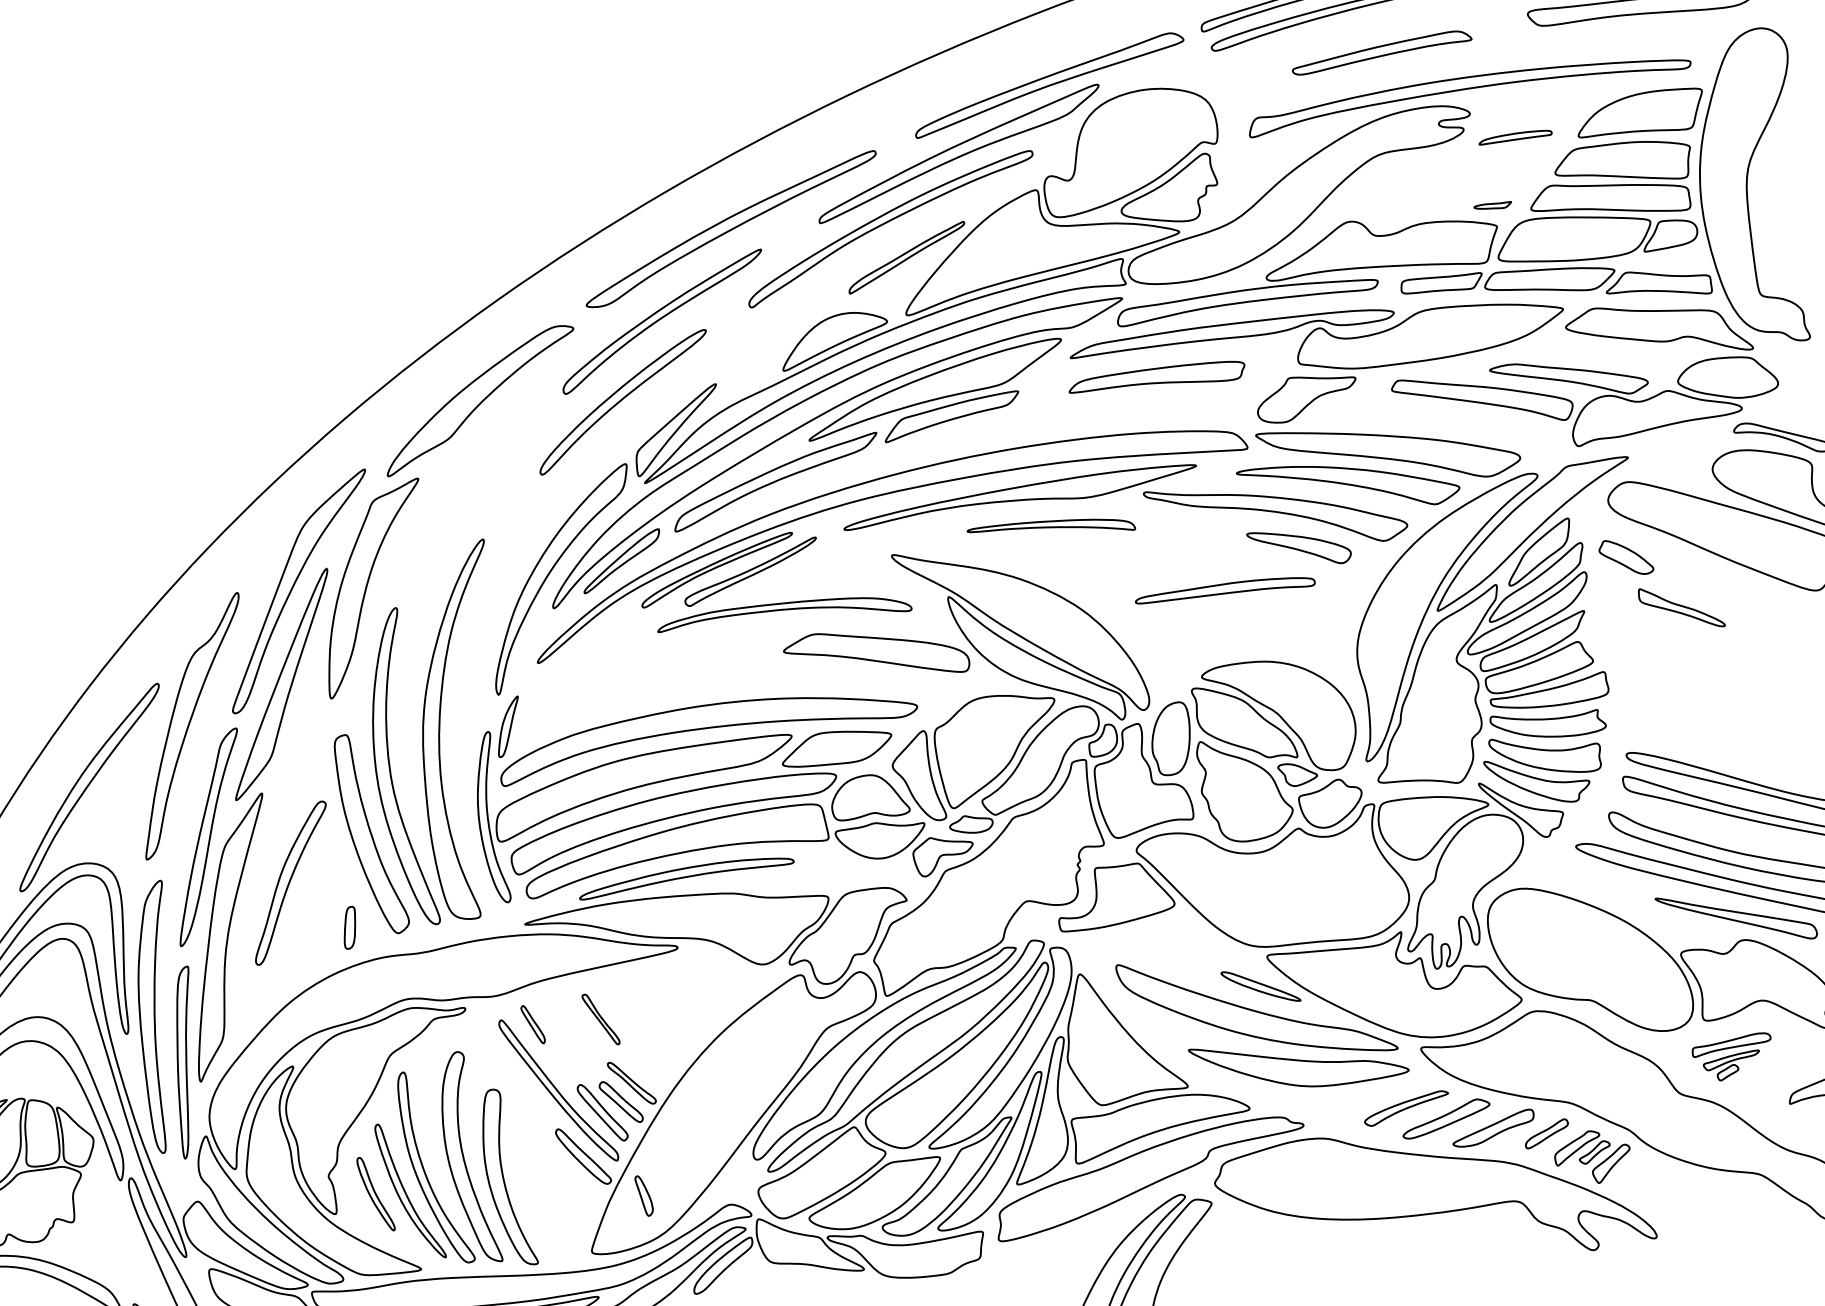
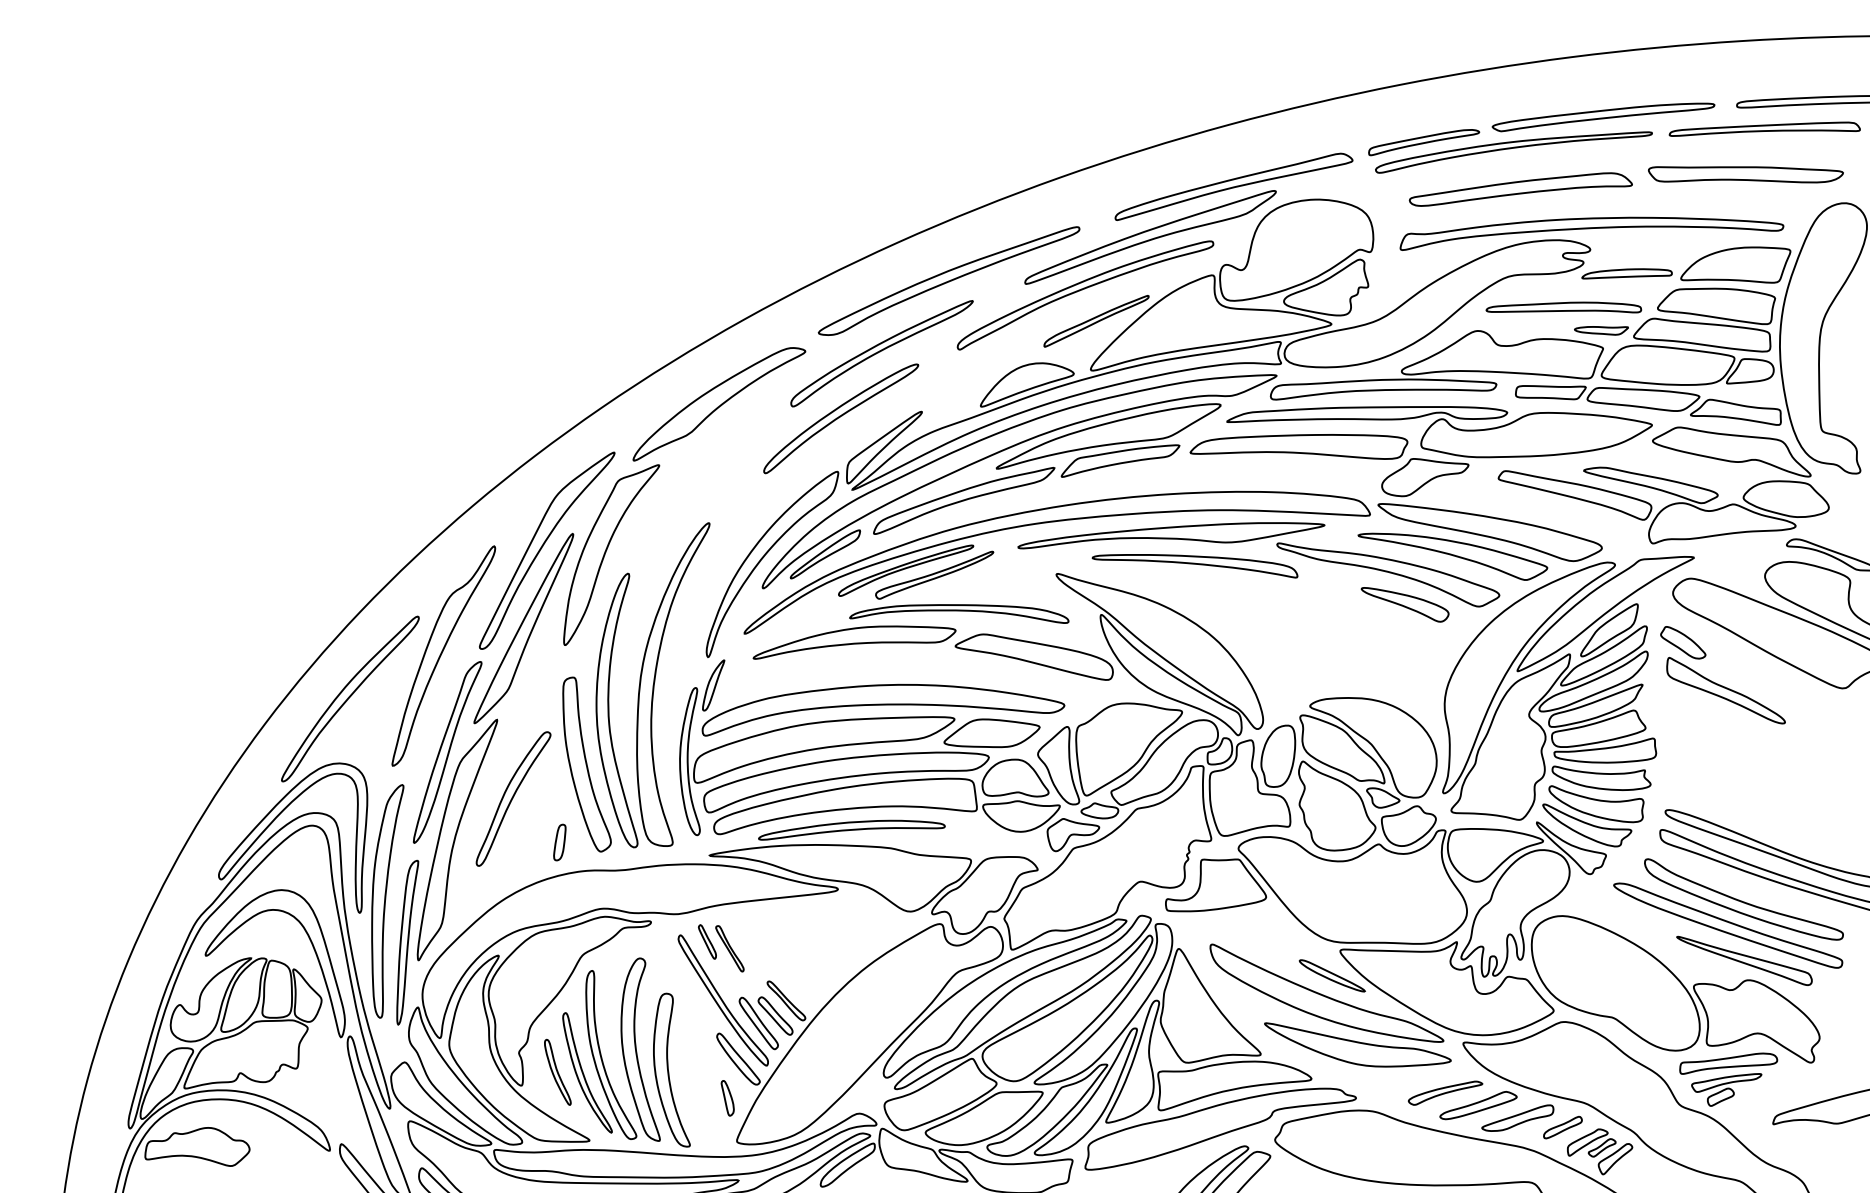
part: (1381, 52) -> (1520, 189), size x1.43
part: (1514, 136) -> (1626, 273), size x1.43
part: (1492, 205) -> (1601, 330), size x1.67
part: (1156, 377) -> (1298, 446), size x1.43
part: (1050, 529) -> (1194, 566), size x1.43
part: (1224, 589) -> (1563, 307), moved
part: (1680, 607) -> (1725, 690), size x1.67
part: (666, 659) -> (854, 642), added
part: (600, 1019) -> (729, 948), moved
part: (1732, 1057) -> (1728, 1079), size x1.43
part: (644, 1196) -> (727, 1098), moved

